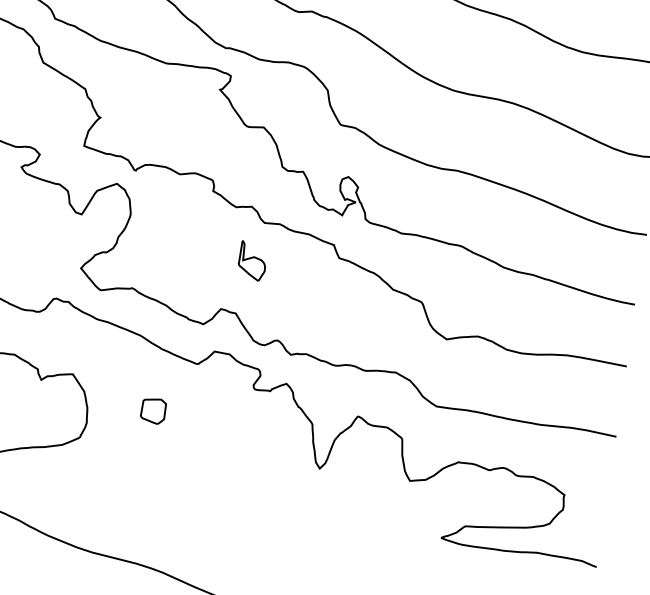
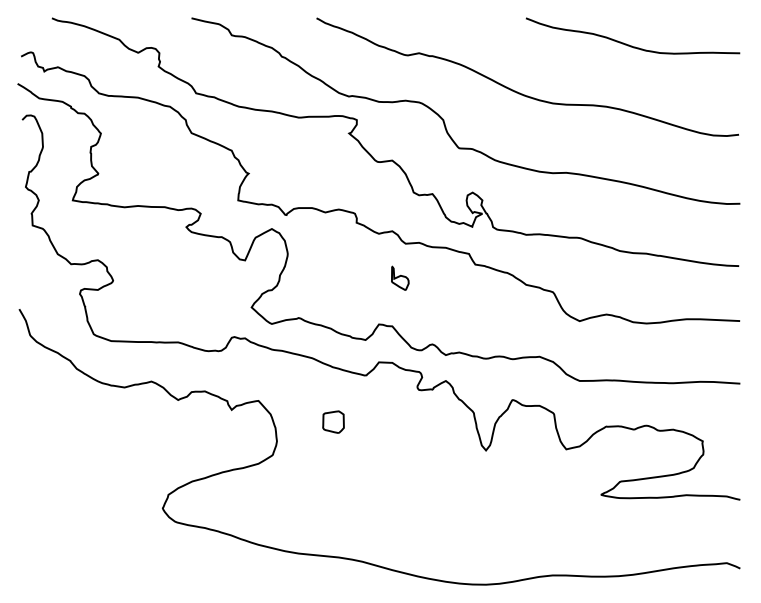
part: (253, 259) -> (400, 277), size x0.71

